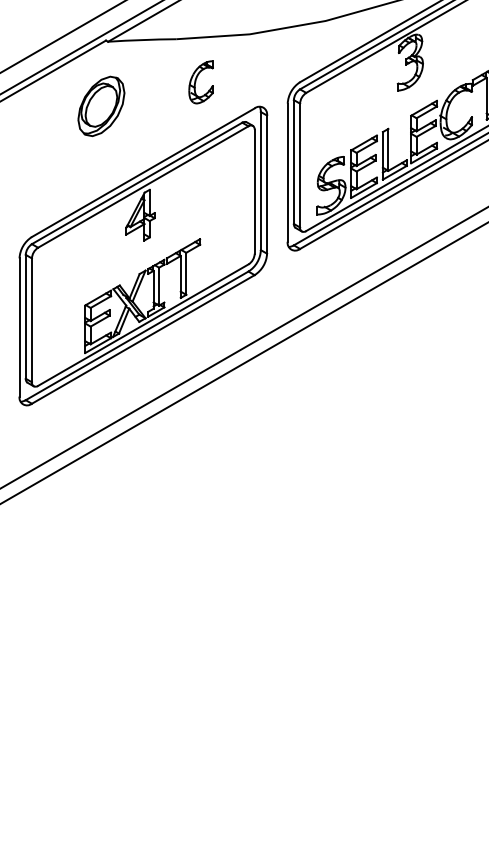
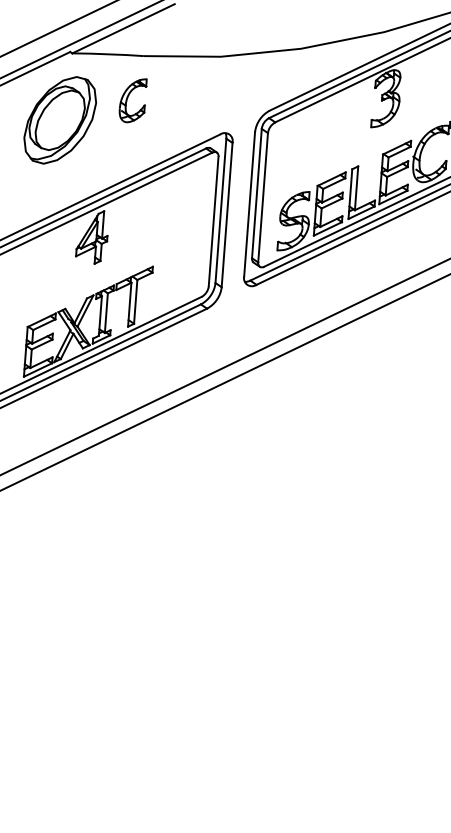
part: (200, 82) -> (132, 100), moved
part: (101, 106) -> (60, 120), size x1.43

